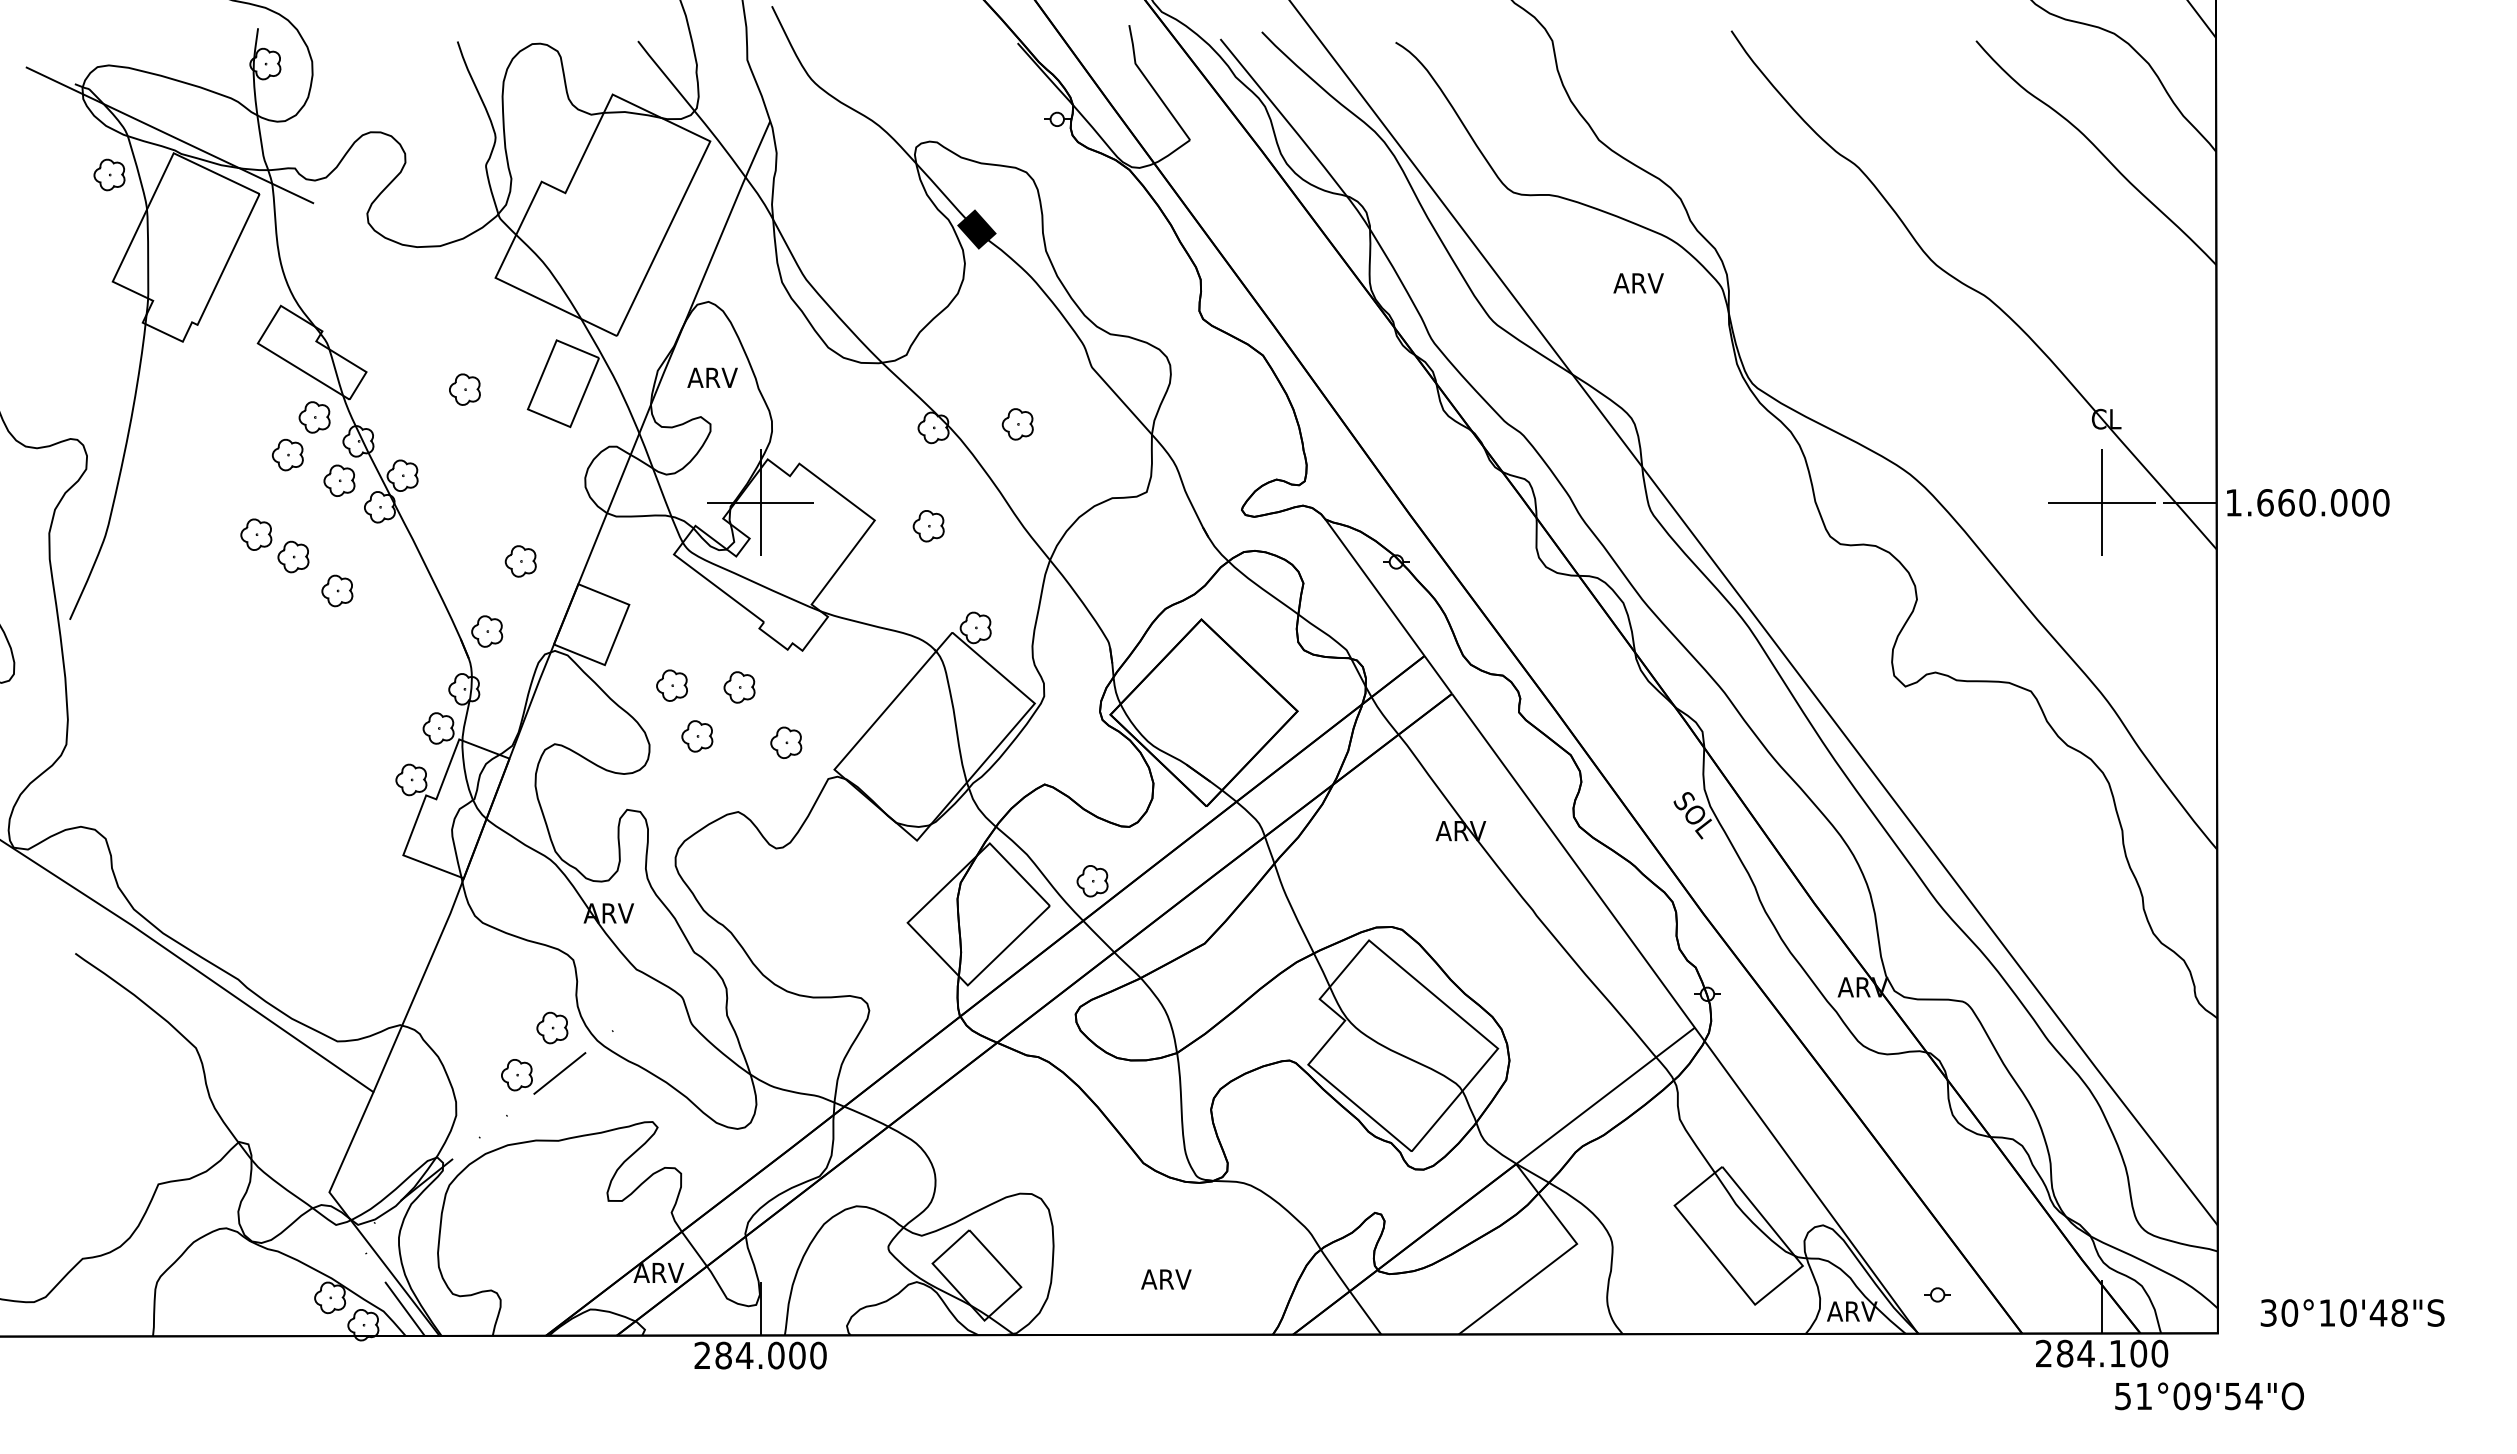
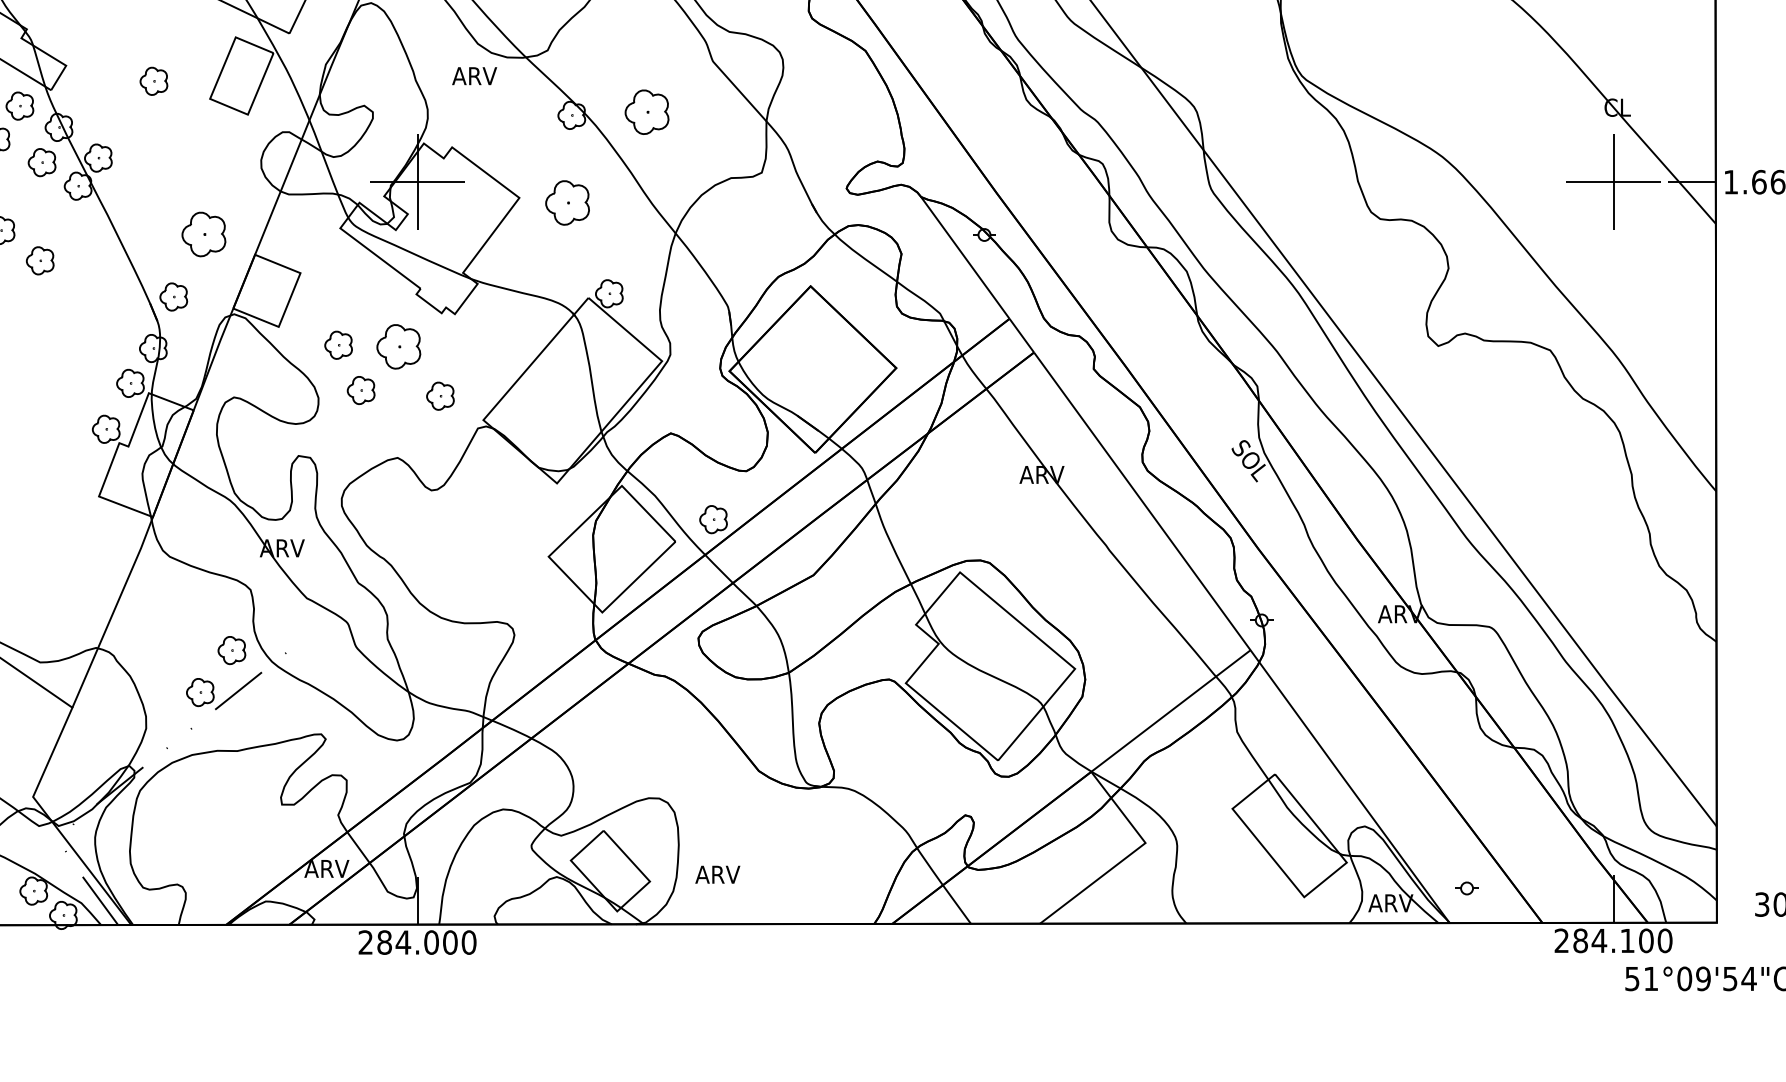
text: (712, 377) -> (474, 75), moved
part: (1017, 424) -> (646, 112), size x1.6
part: (928, 526) -> (567, 203), size x1.6
part: (520, 561) -> (203, 234), size x1.6
part: (739, 687) -> (398, 346), size x1.6
text: (1166, 1279) -> (717, 874), moved

